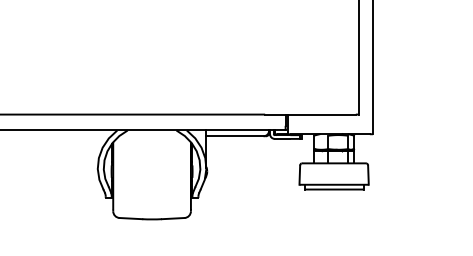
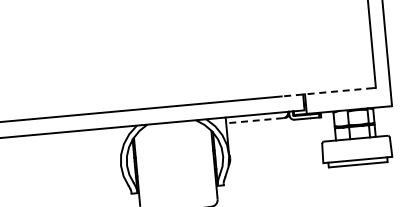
line: (310, 114) -> (327, 92), solid -> dashed
line: (234, 136) -> (254, 120), solid -> dashed

